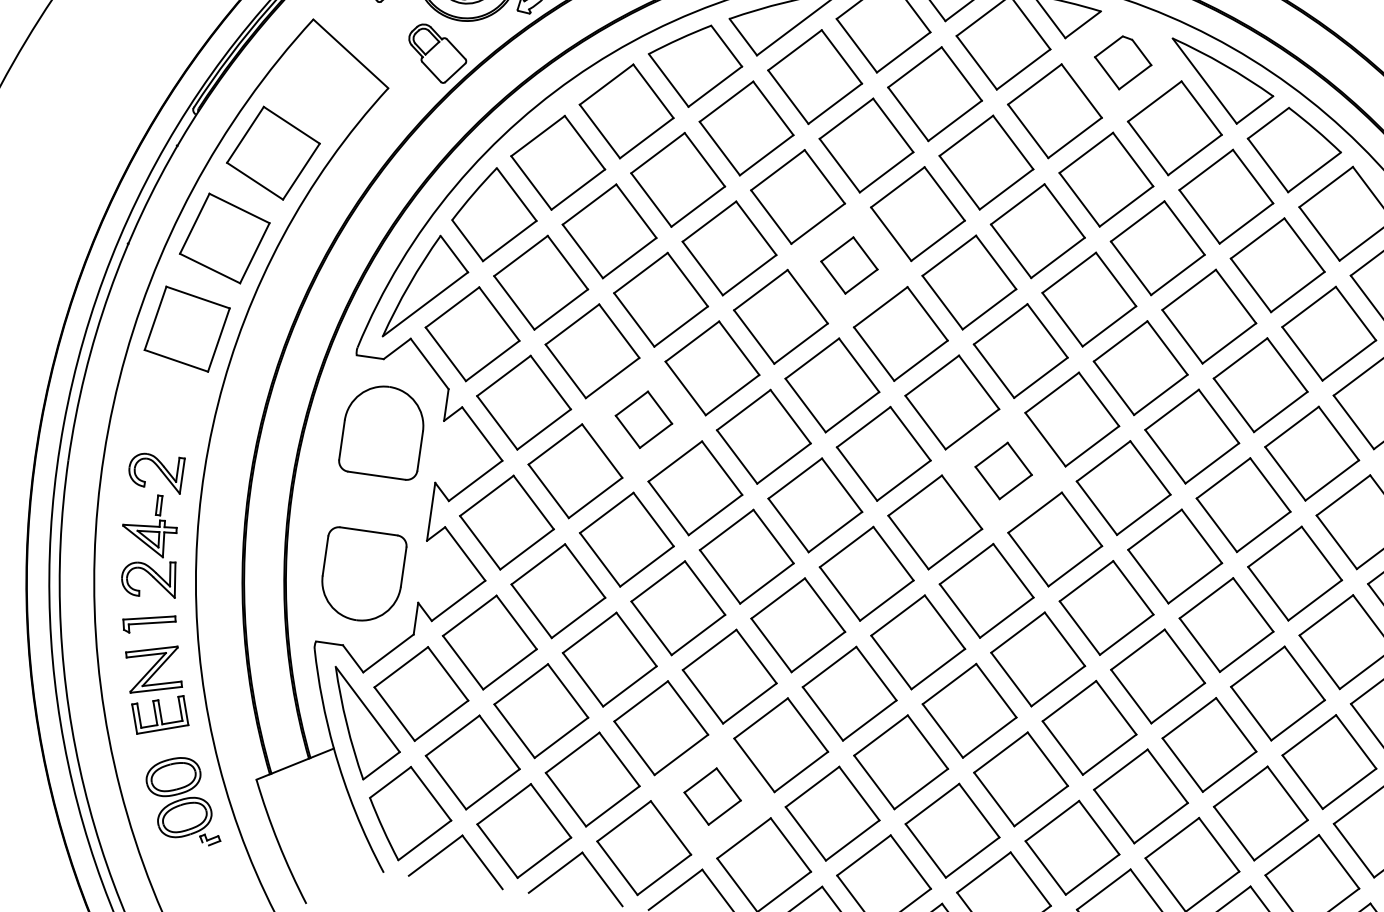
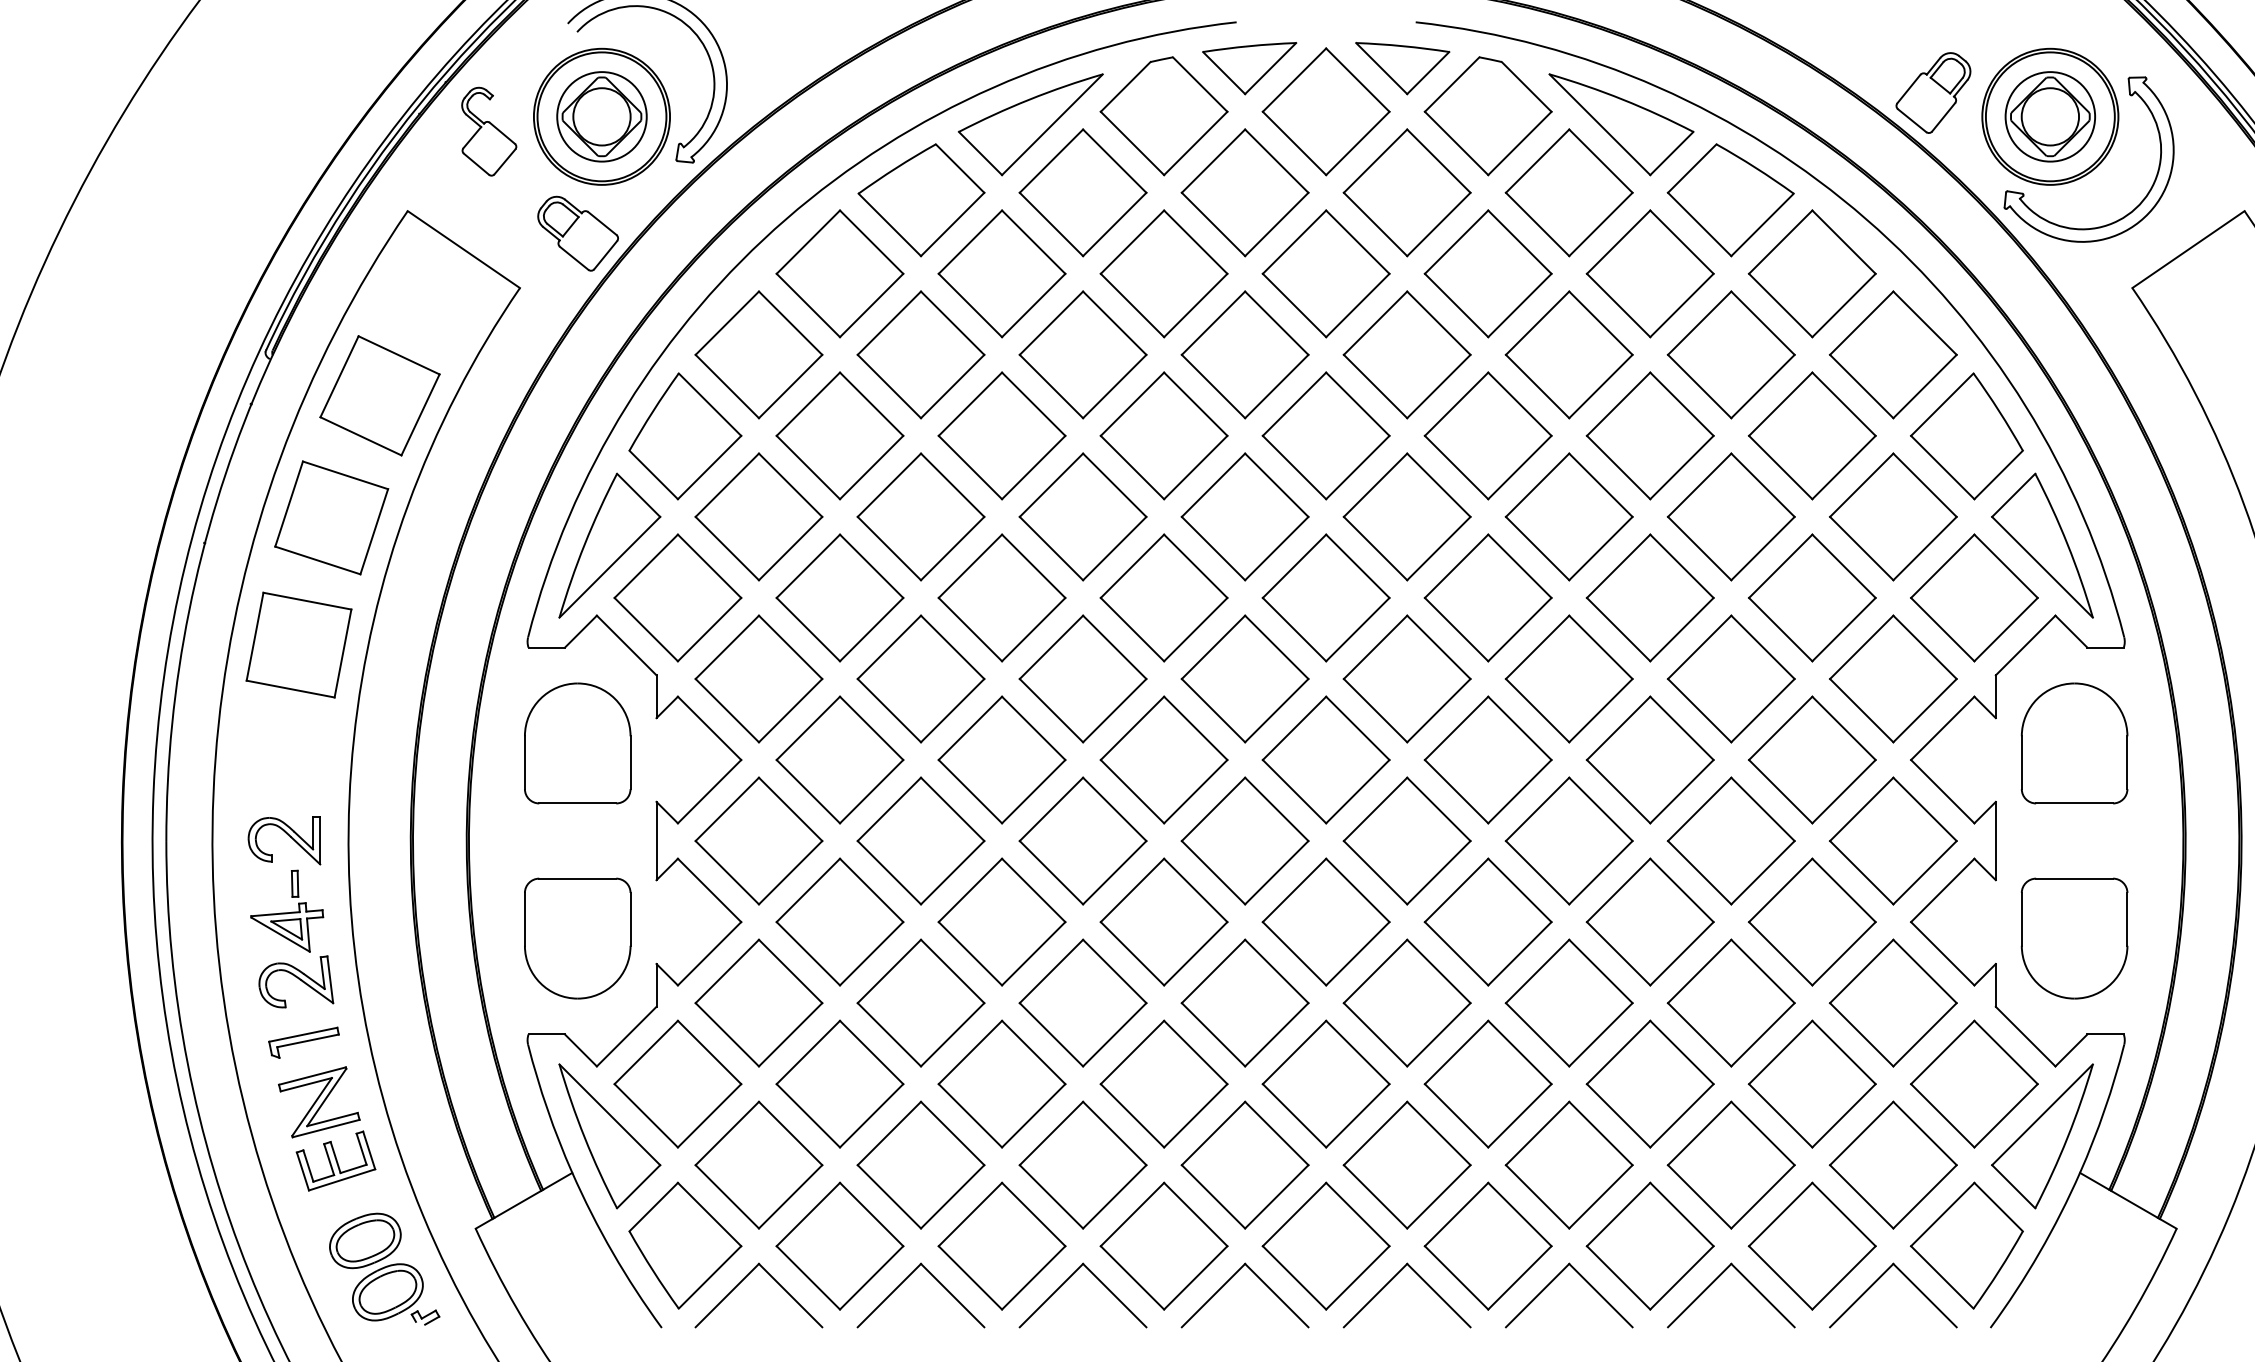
part: (1122, 63) -> (1487, 116), size x1.67
part: (849, 265) -> (1163, 435), size x1.67
part: (643, 419) -> (920, 678), size x1.67
part: (1003, 470) -> (1406, 678), size x1.67
part: (712, 796) -> (1082, 1164), size x1.67

